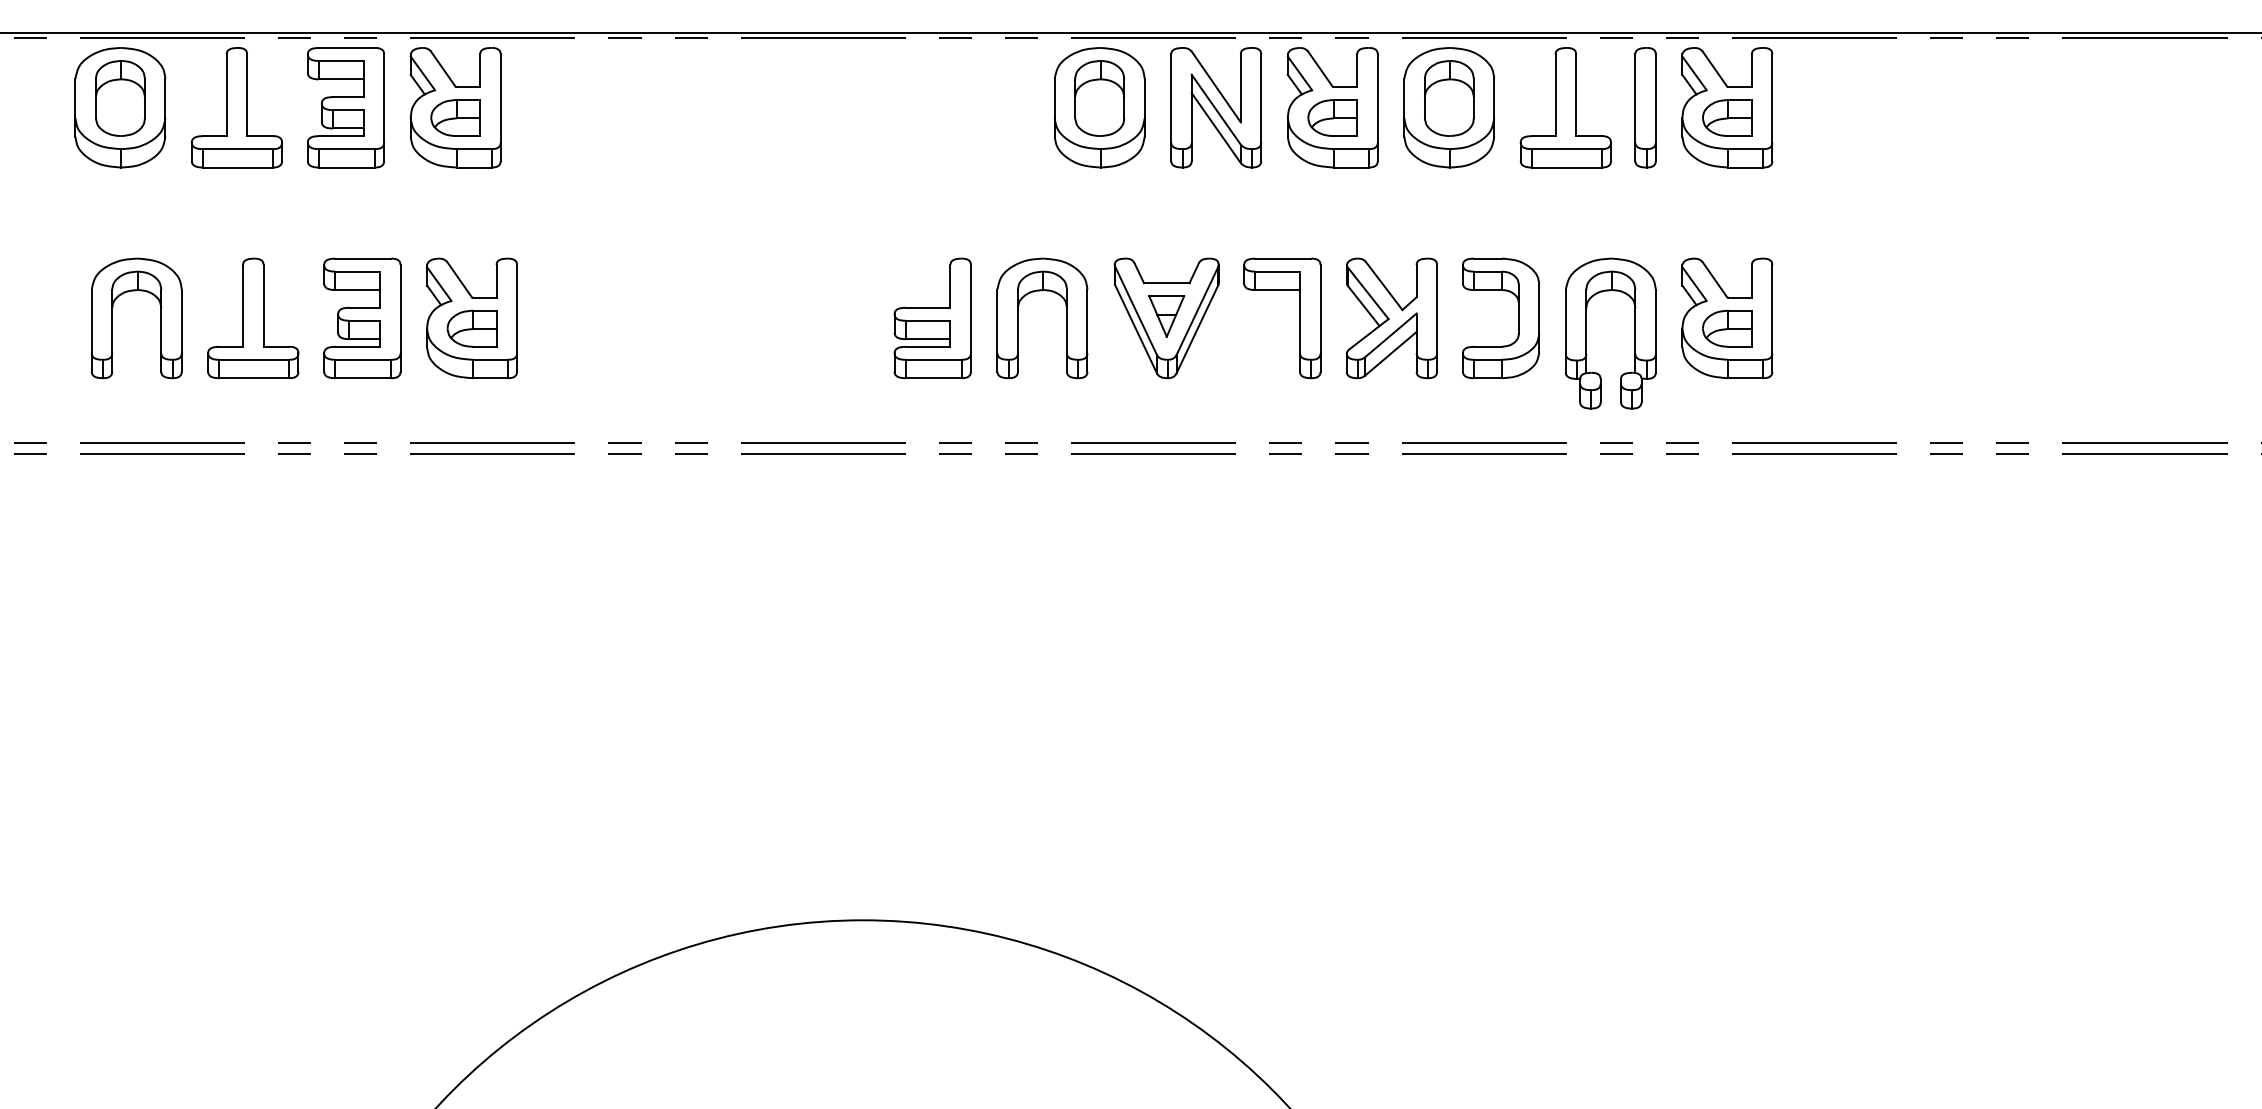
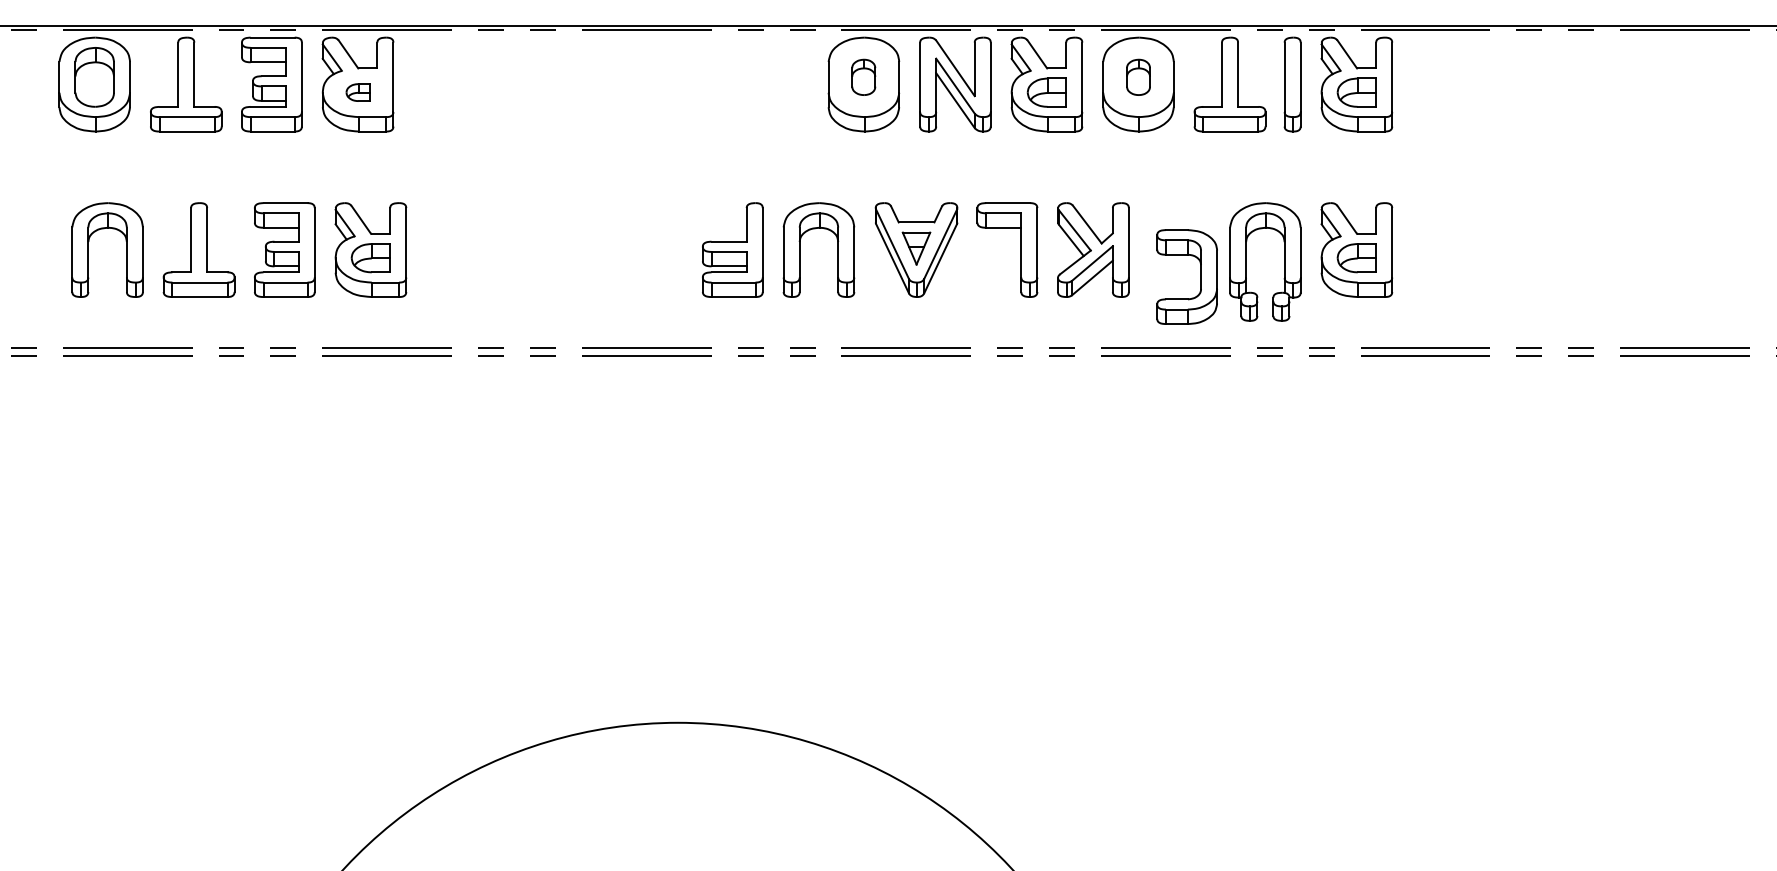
part: (1099, 98) -> (863, 77), size x0.6
part: (1449, 98) -> (1138, 77), size x0.6
part: (454, 117) -> (357, 92), size x0.6
part: (1518, 317) -> (1200, 276), moved

